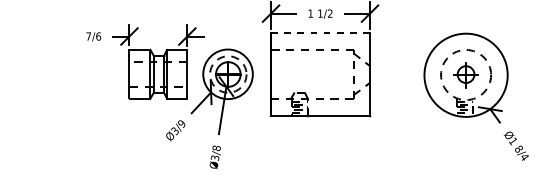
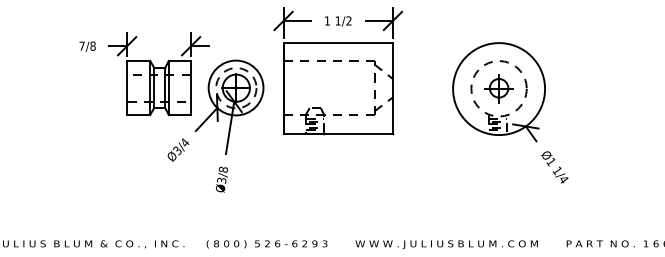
line: (320, 33) -> (338, 42), dashed -> solid
text: (98, 35) -> (92, 45), 7/6 -> 7/8
text: (181, 123) -> (184, 142), Ø3/9 -> Ø3/4
text: (518, 148) -> (556, 170), 8/4 -> 1/4

